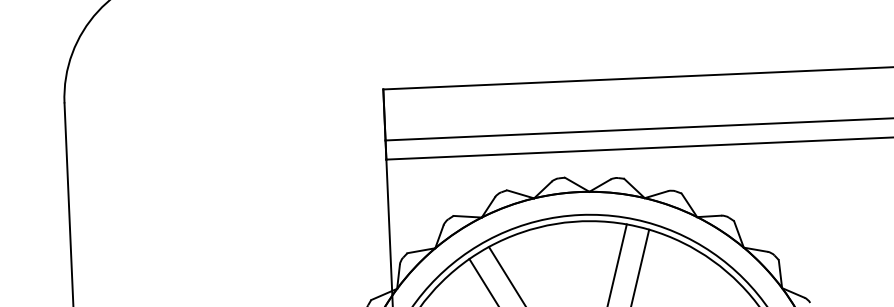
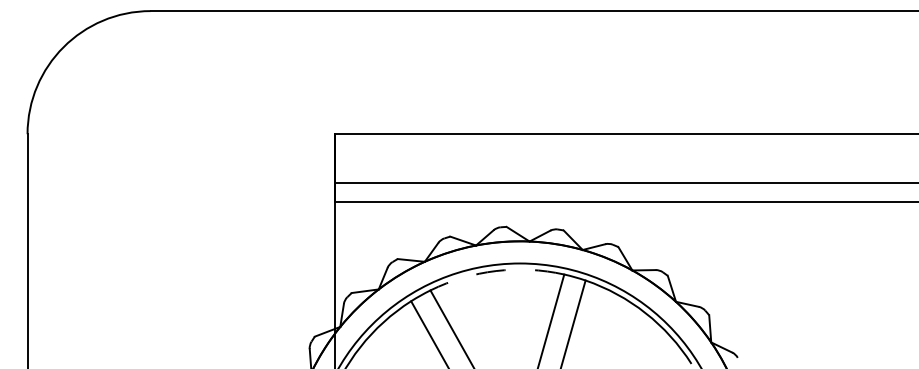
arc: (556, 224) -> (496, 271), solid -> dashed

